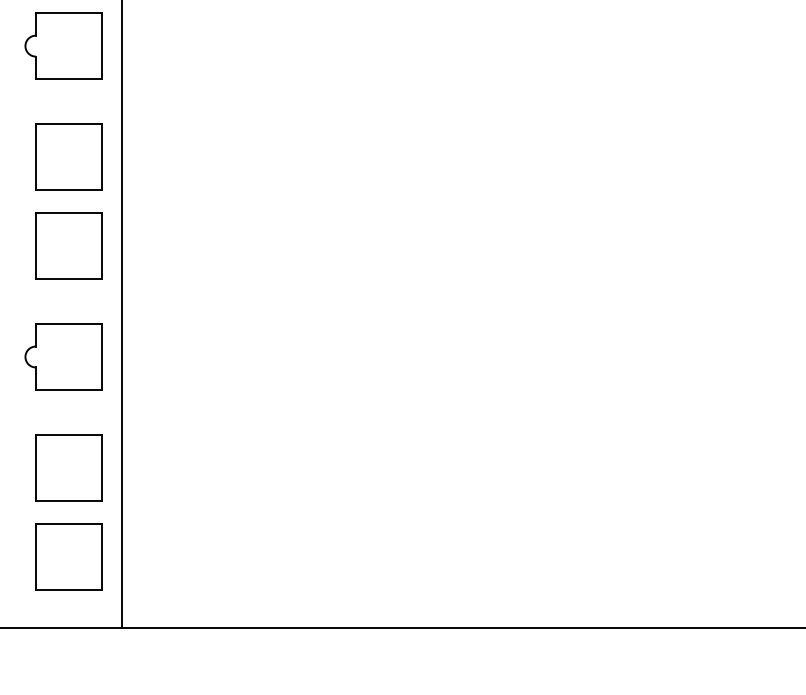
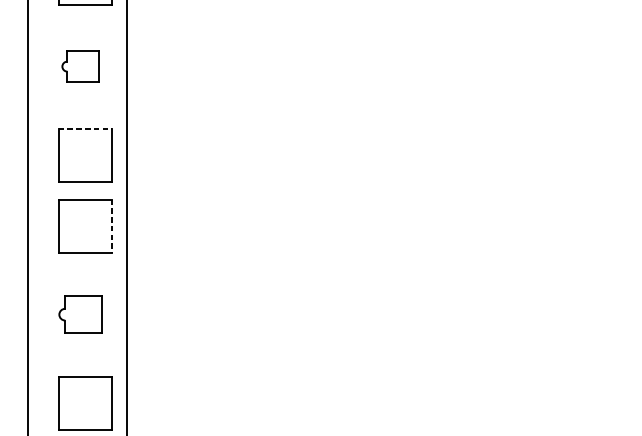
part: (63, 45) -> (80, 66), size x0.6
line: (69, 123) -> (85, 128), solid -> dashed
line: (102, 246) -> (111, 226), solid -> dashed
part: (63, 356) -> (80, 314), size x0.7

